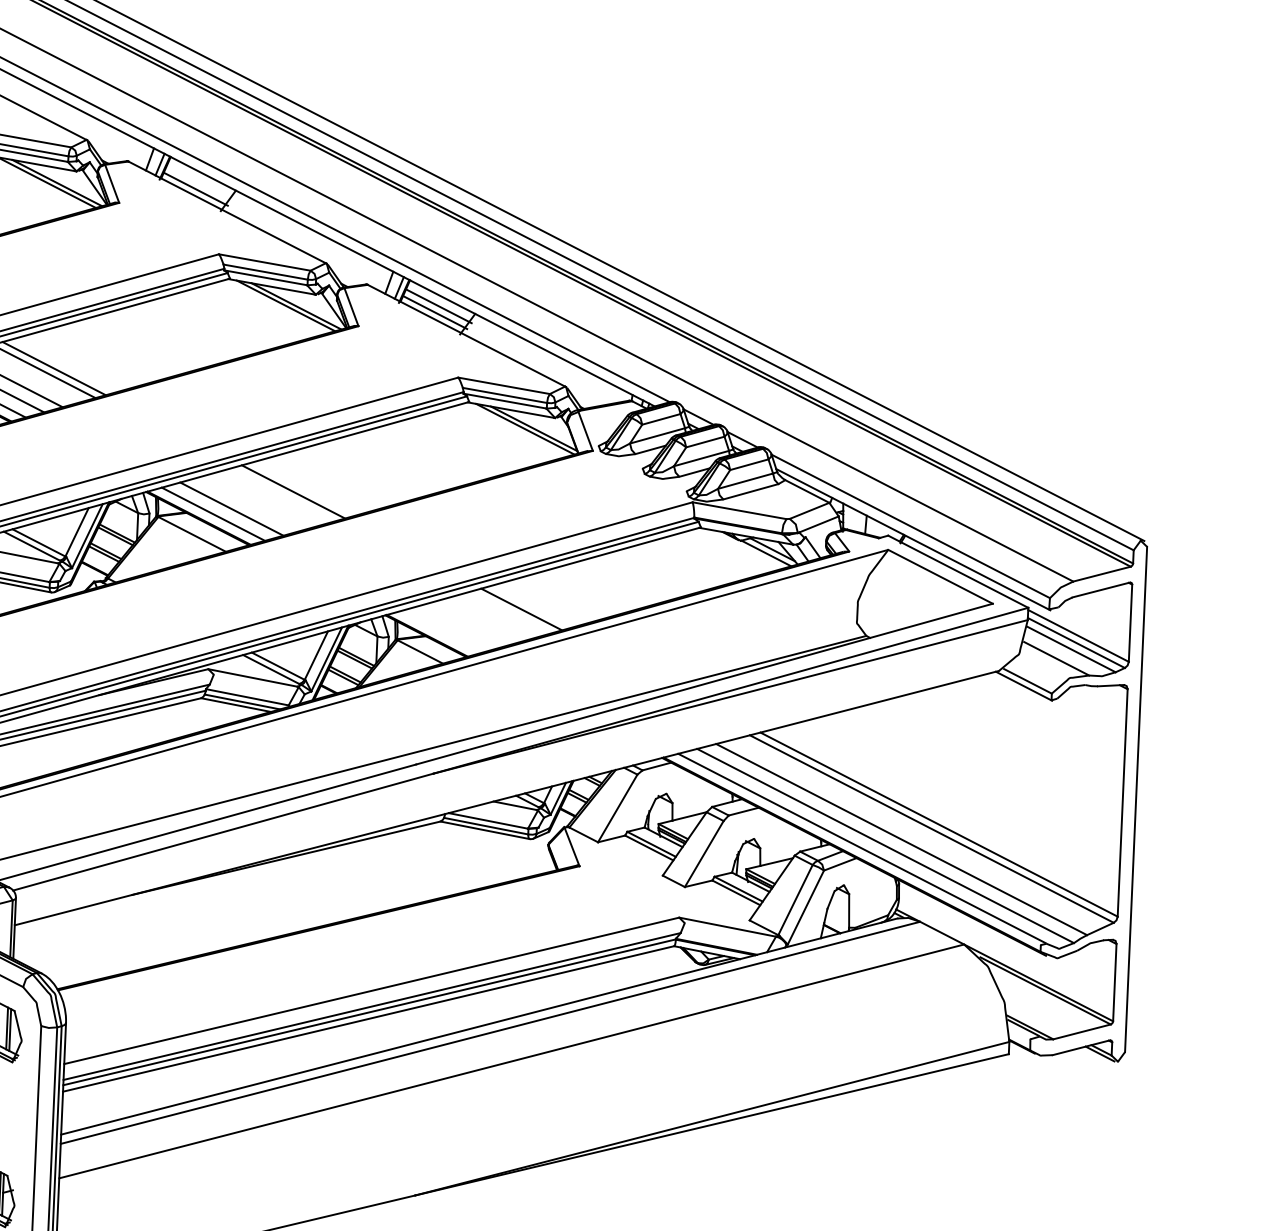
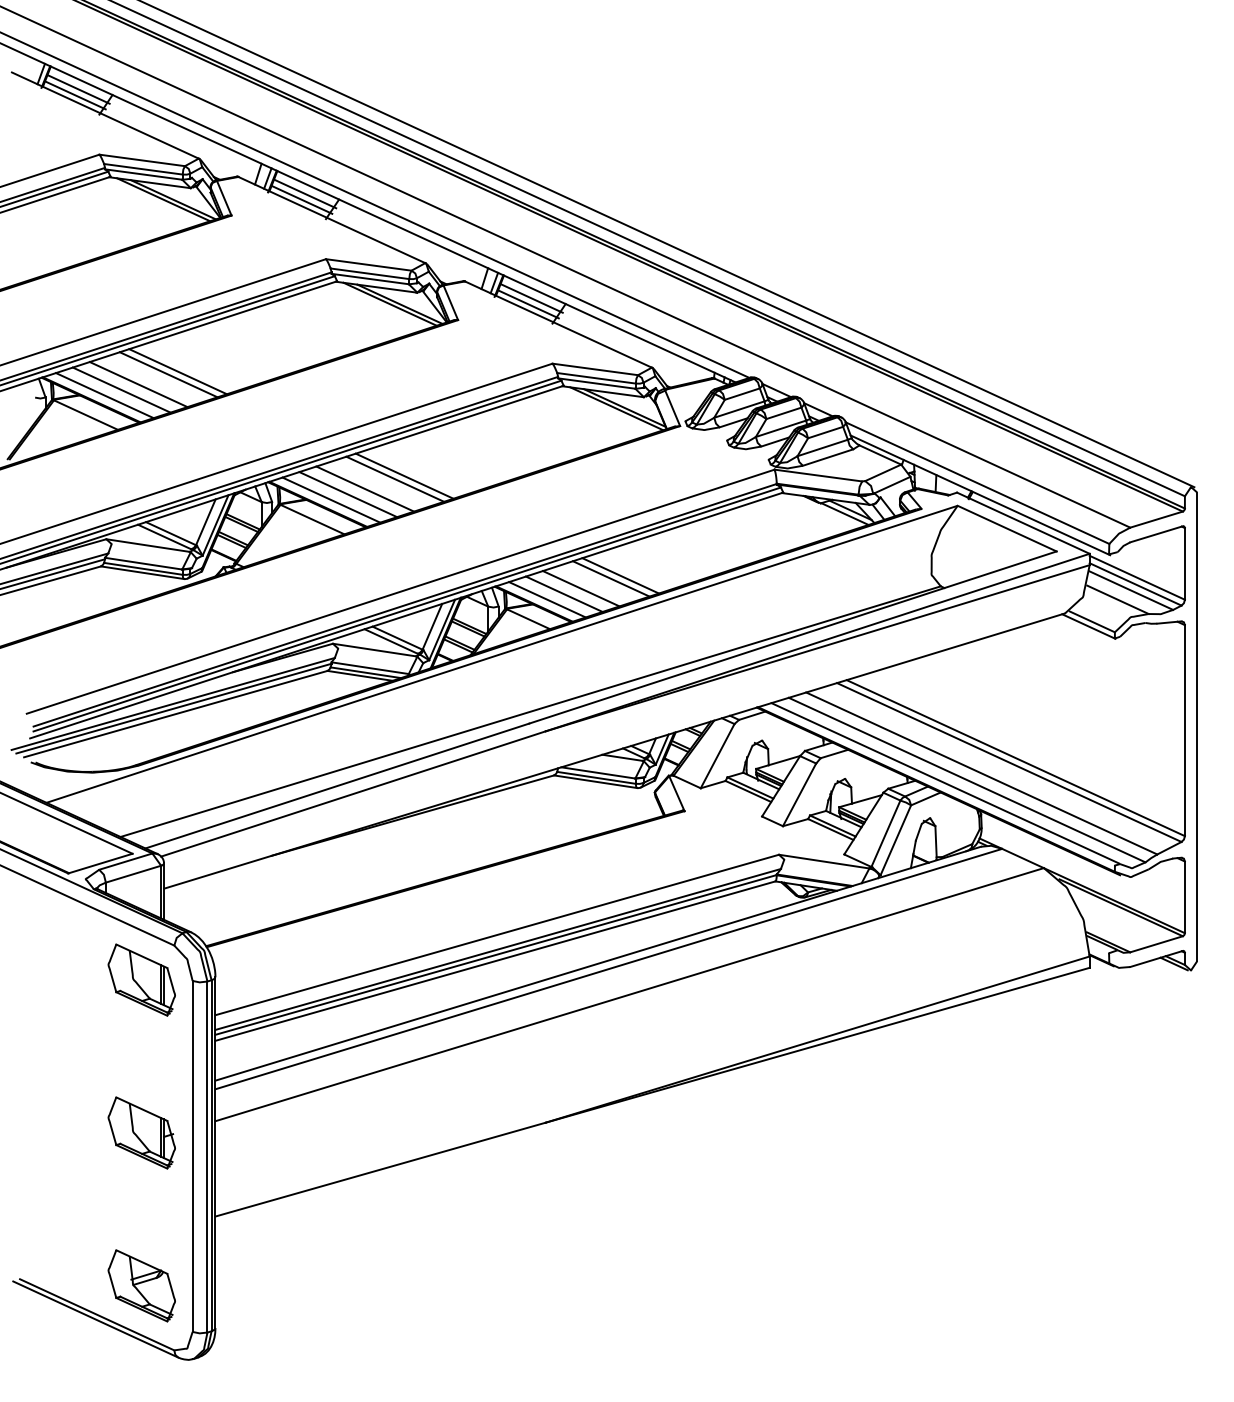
line: (199, 182) -> (305, 193), added
line: (283, 493) -> (395, 478), added
line: (250, 503) -> (365, 488), added
line: (510, 611) -> (610, 578), added
line: (477, 621) -> (580, 588), added
line: (459, 625) -> (563, 593), added
line: (441, 631) -> (547, 599), added

